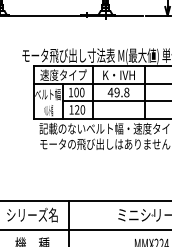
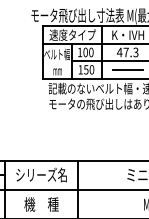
text: (121, 92) -> (130, 52), 49.8 -> 47.3
text: (76, 109) -> (85, 69), 120 -> 150
text: (48, 110) -> (57, 70), ベルト幅 -> mm
line: (118, 110) -> (127, 70), added

